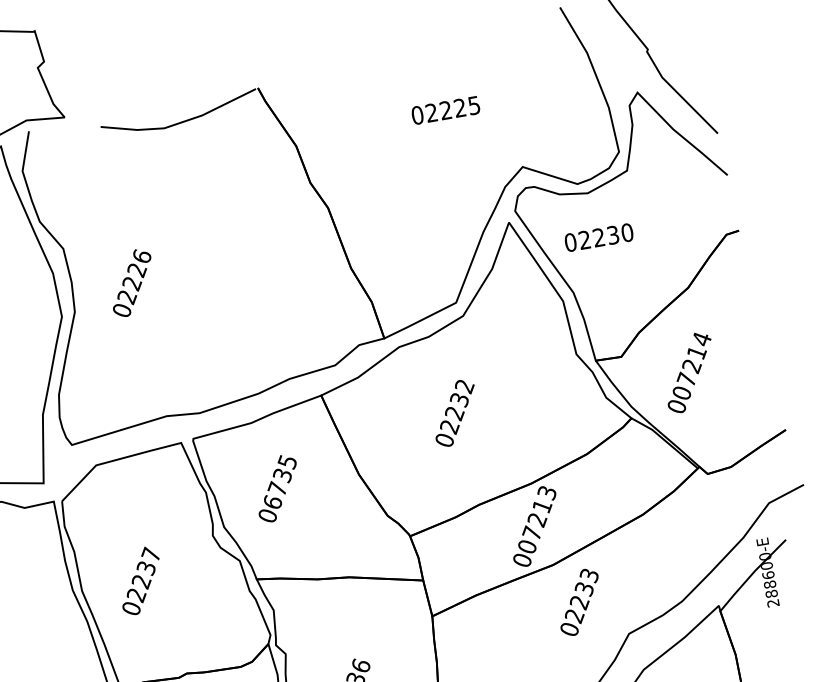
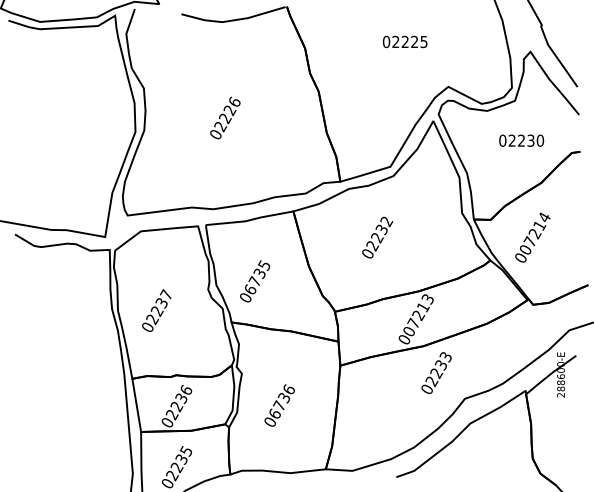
text: (598, 237) -> (521, 140), moved
text: (132, 282) -> (225, 117), moved
text: (278, 488) -> (255, 281), moved

